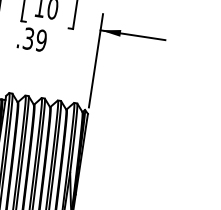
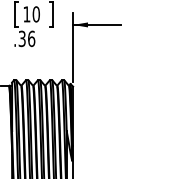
text: (41, 40) -> (31, 38), .39 -> .36

